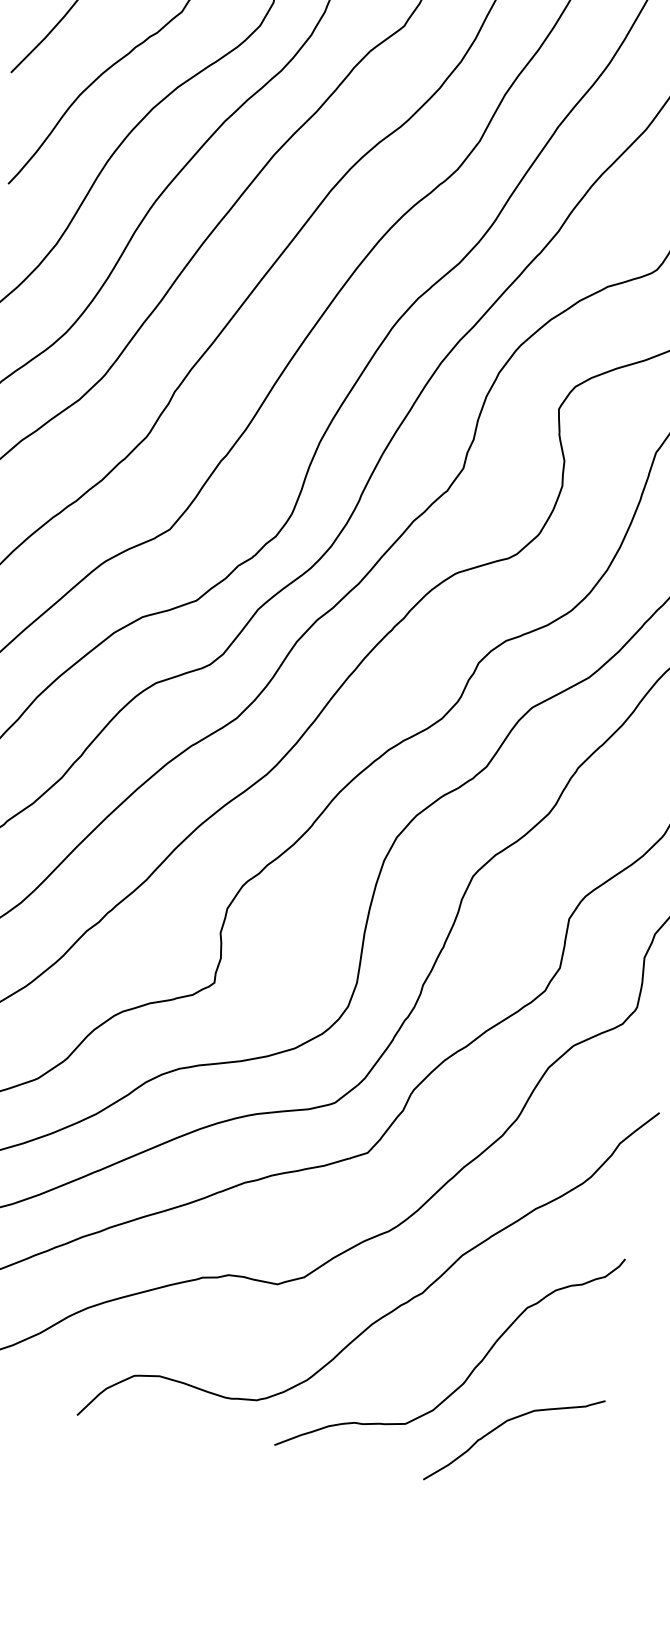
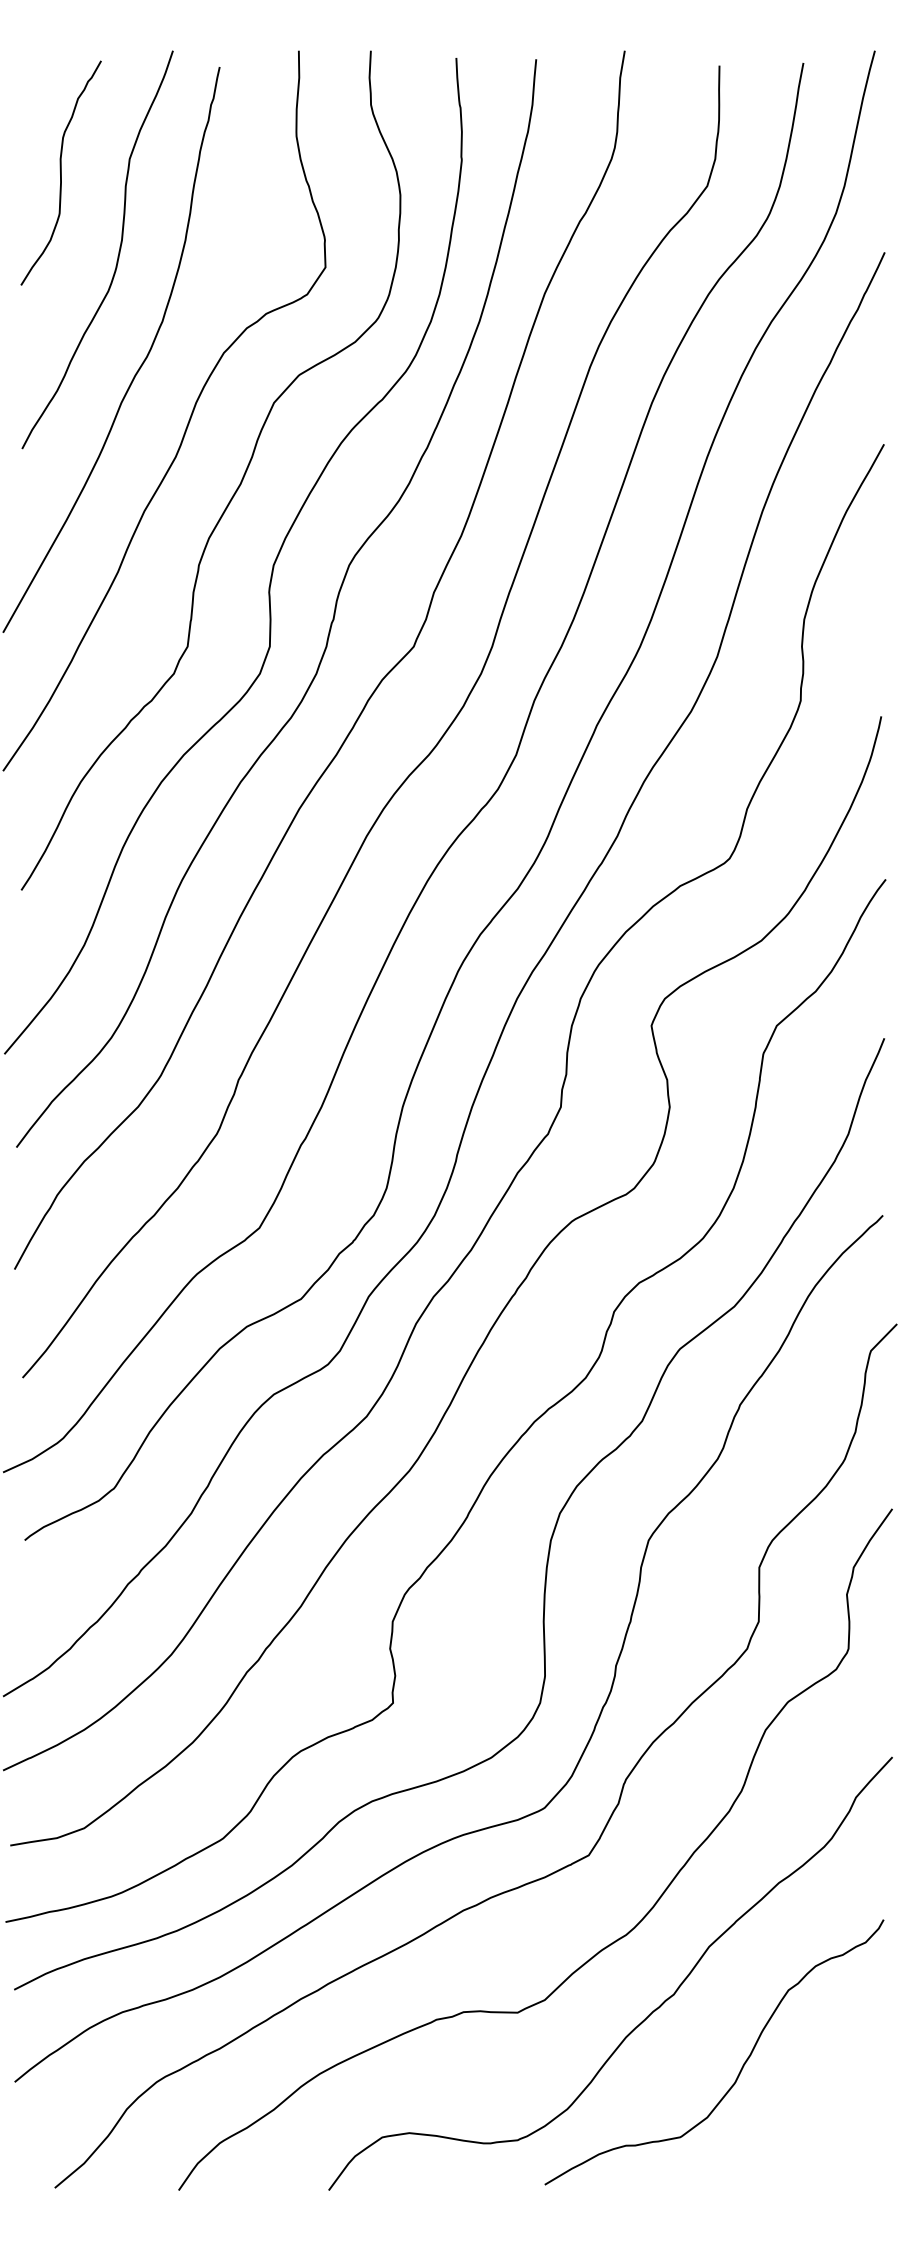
curve: (503, 1423) -> (785, 2118), removed

